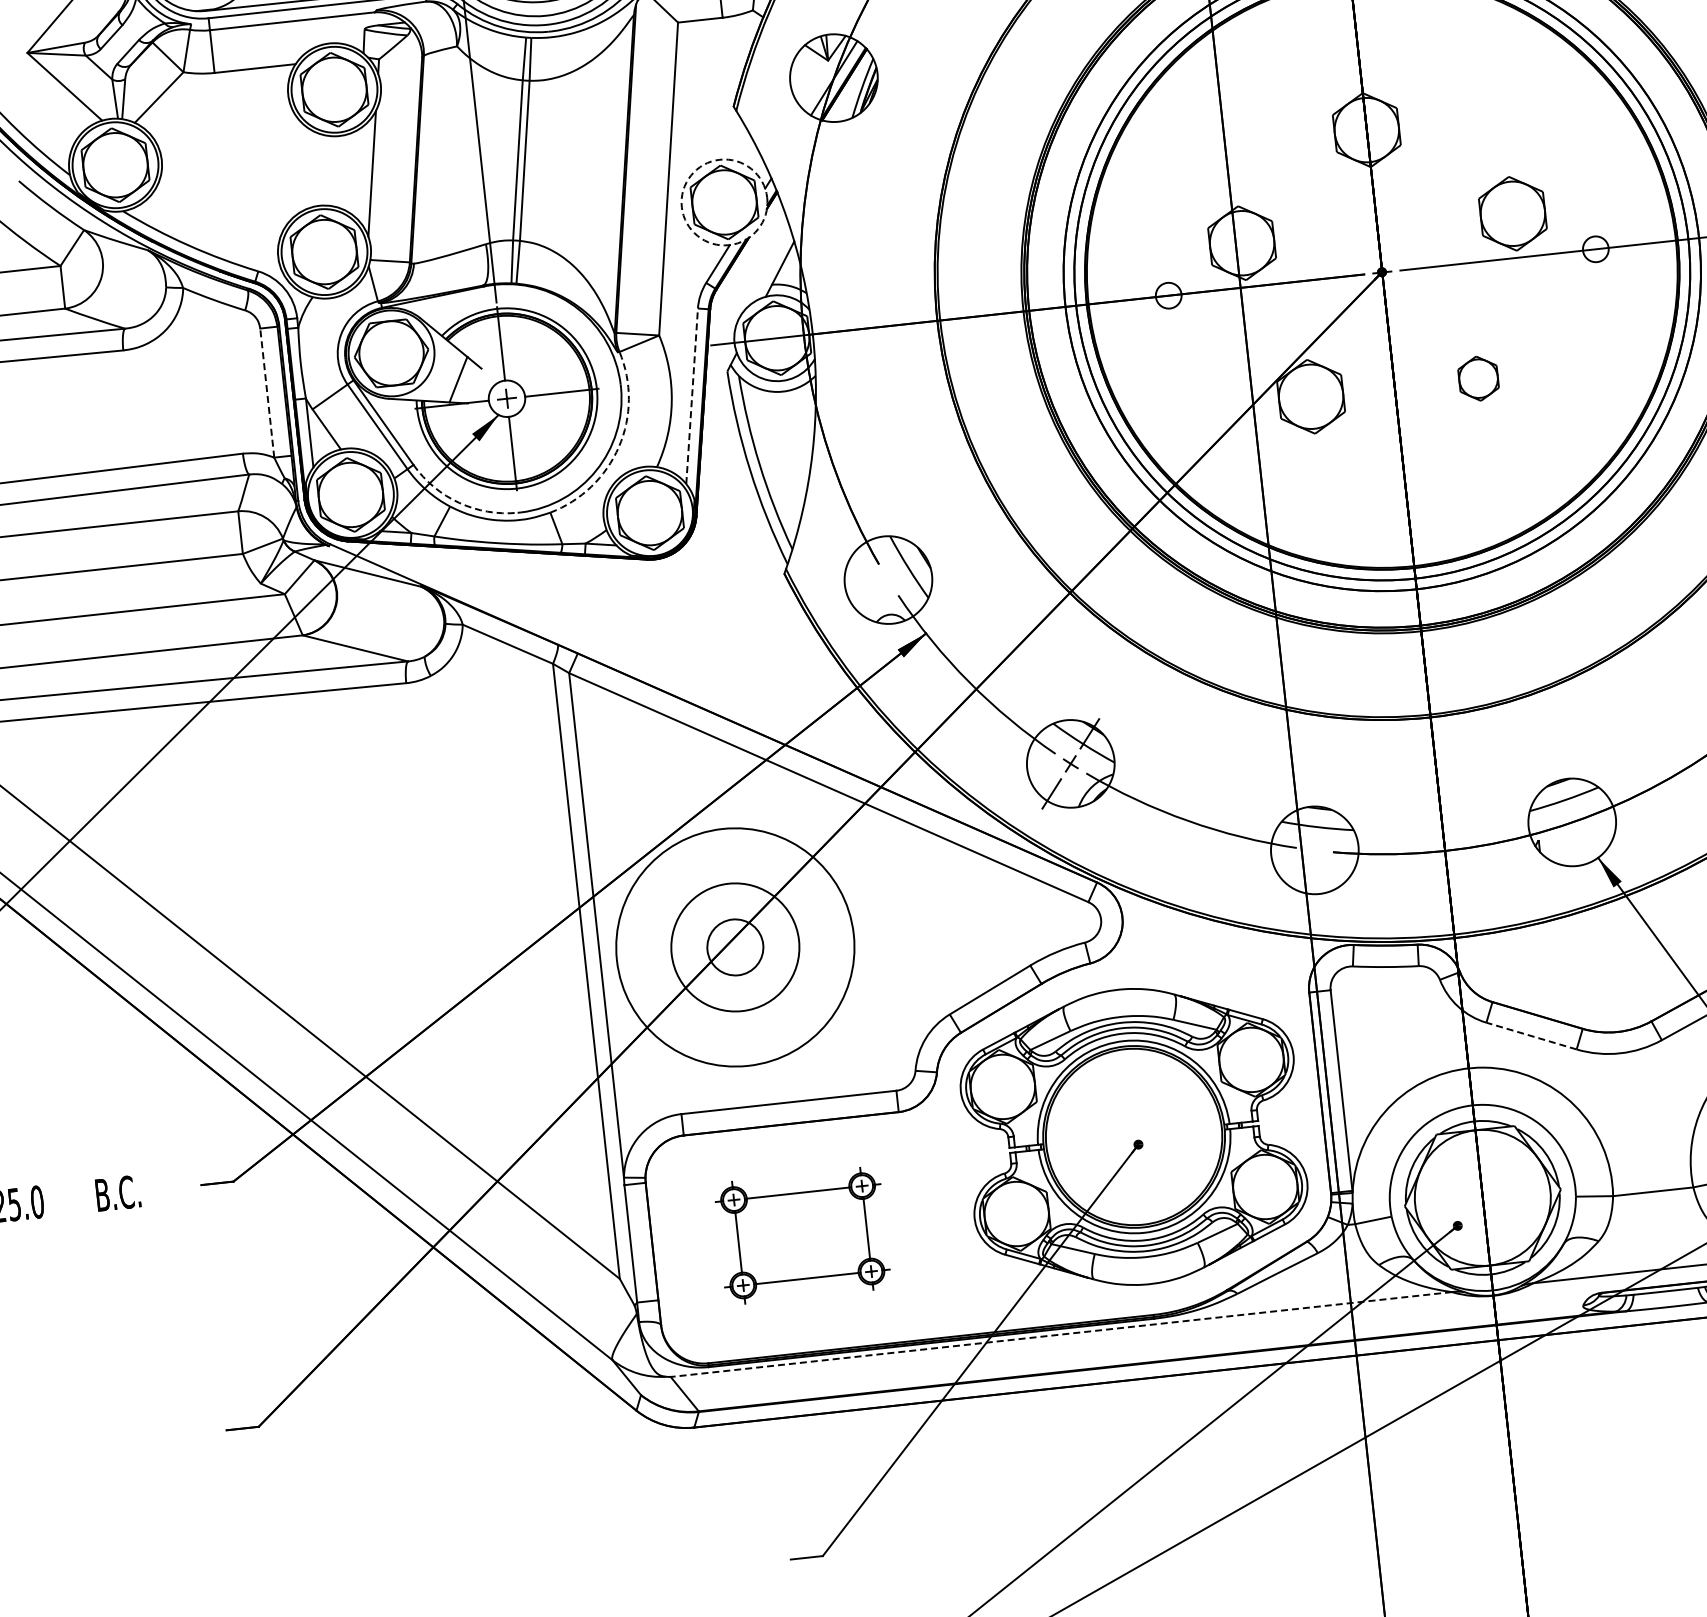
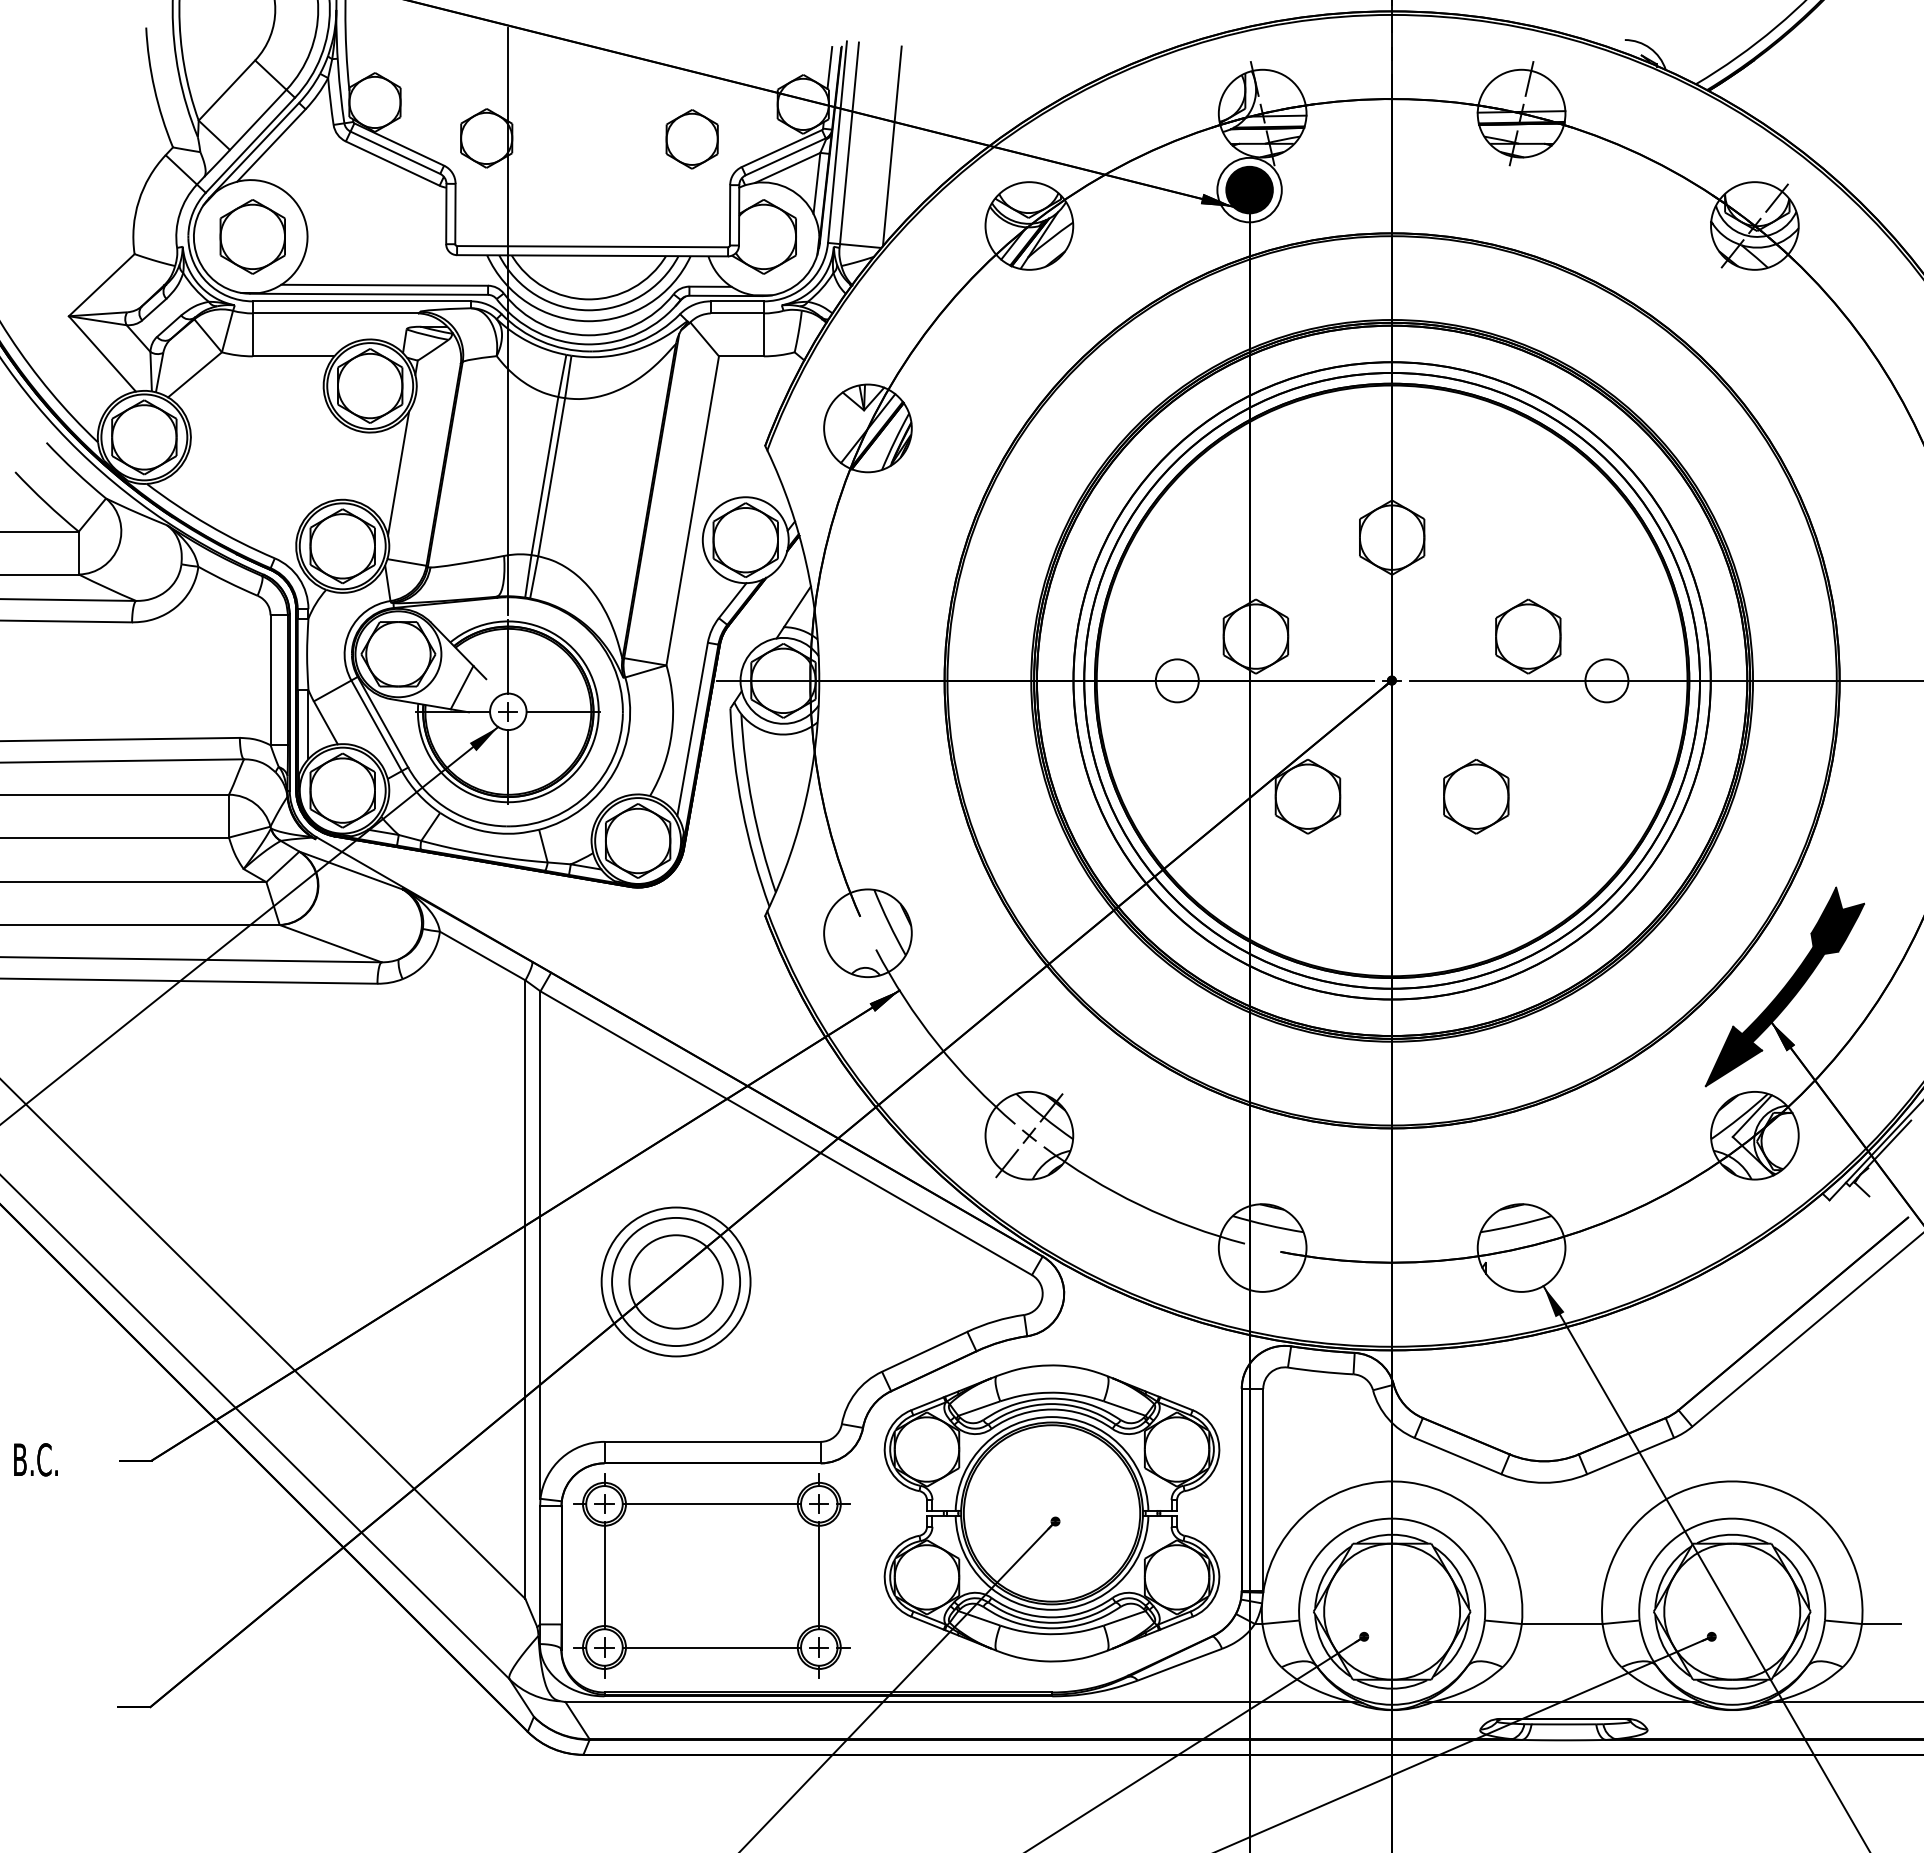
circle: (724, 202) -> (745, 540), dashed -> solid
circle: (1595, 248) -> (1606, 680), size x1.67
circle: (1167, 295) -> (1176, 680), size x1.67
part: (1478, 378) -> (1476, 796), size x1.67
line: (267, 393) -> (270, 680), dashed -> solid
line: (692, 396) -> (692, 729), dashed -> solid
arc: (619, 446) -> (614, 771), dashed -> solid
arc: (459, 503) -> (449, 810), dashed -> solid
circle: (734, 947) -> (675, 1281), size x0.62
circle: (734, 947) -> (675, 1281), size x1.67
line: (1530, 1035) -> (1457, 1455), dashed -> solid
part: (802, 1235) -> (711, 1575), size x1.67
line: (1061, 1335) -> (958, 1702), dashed -> solid

